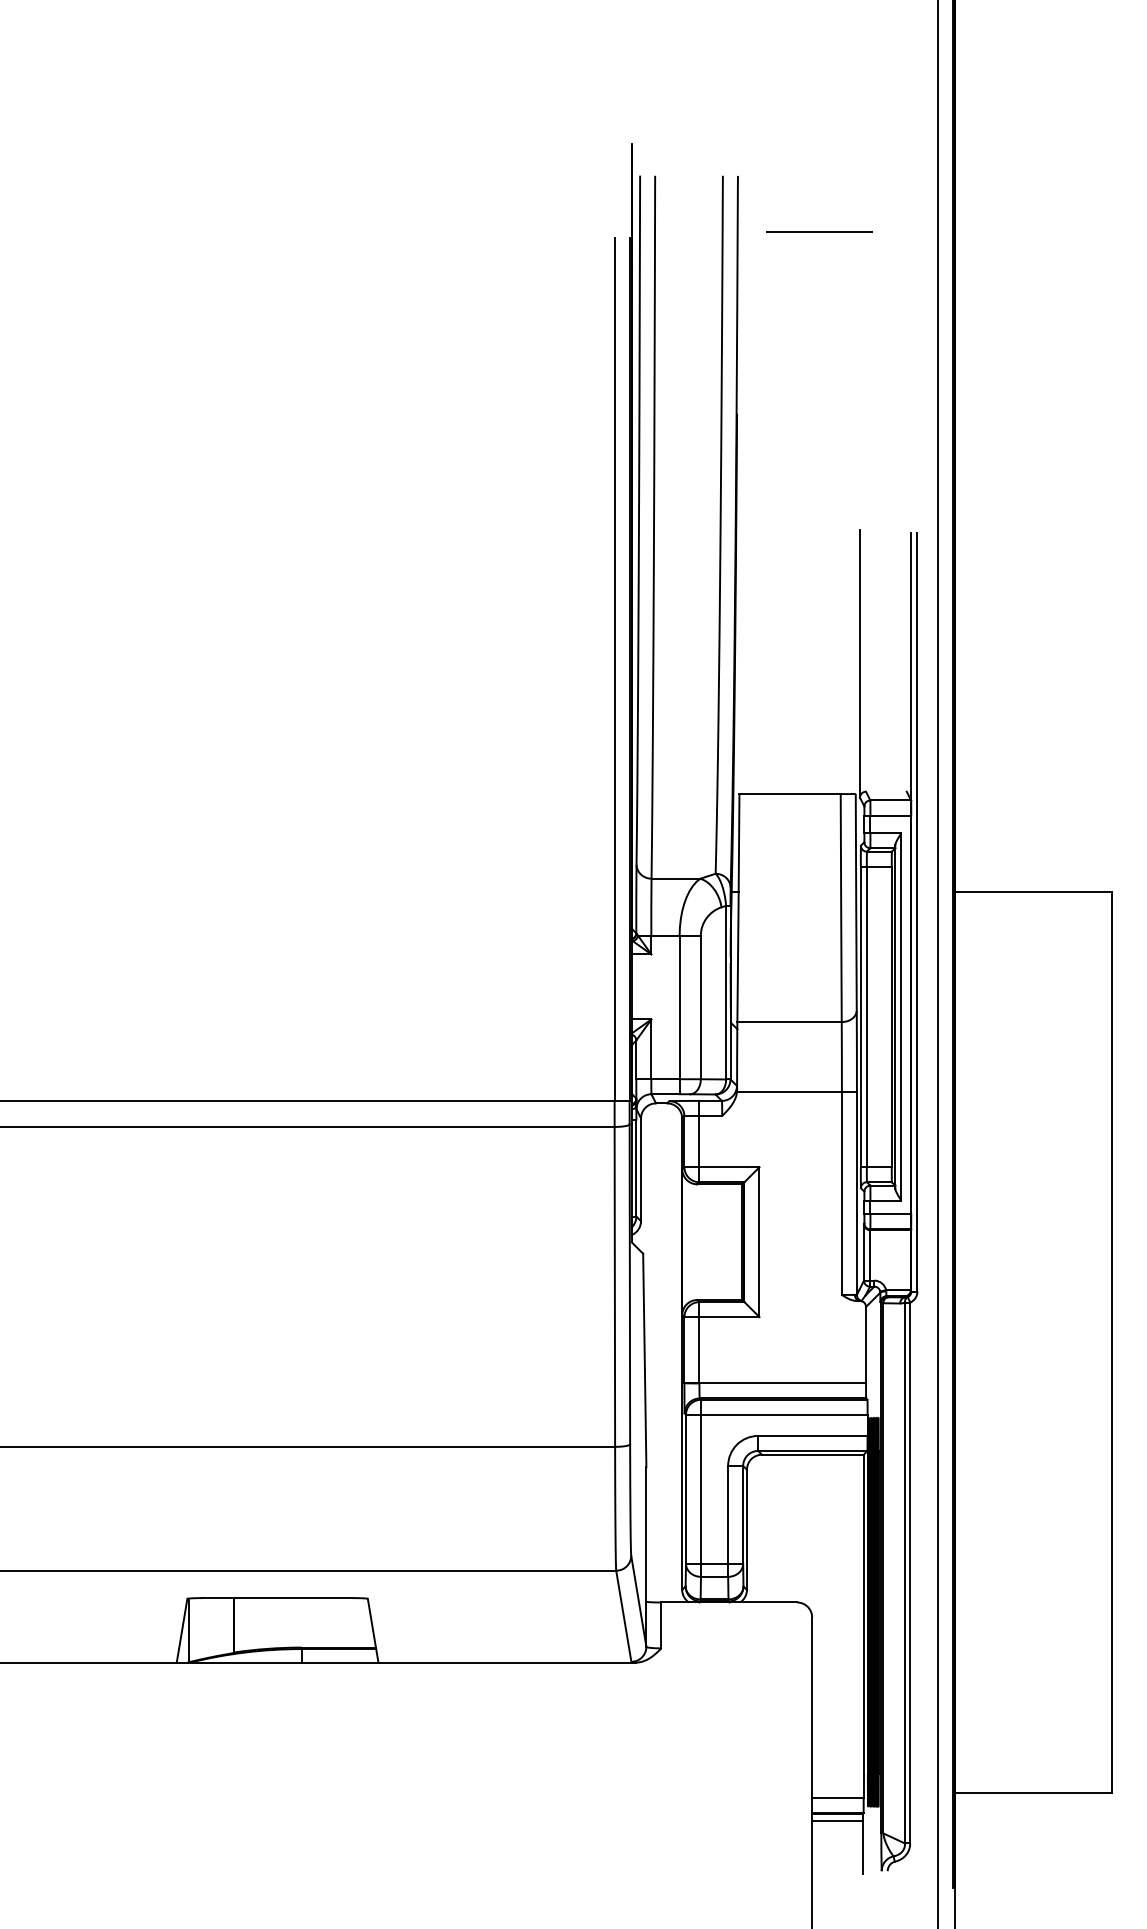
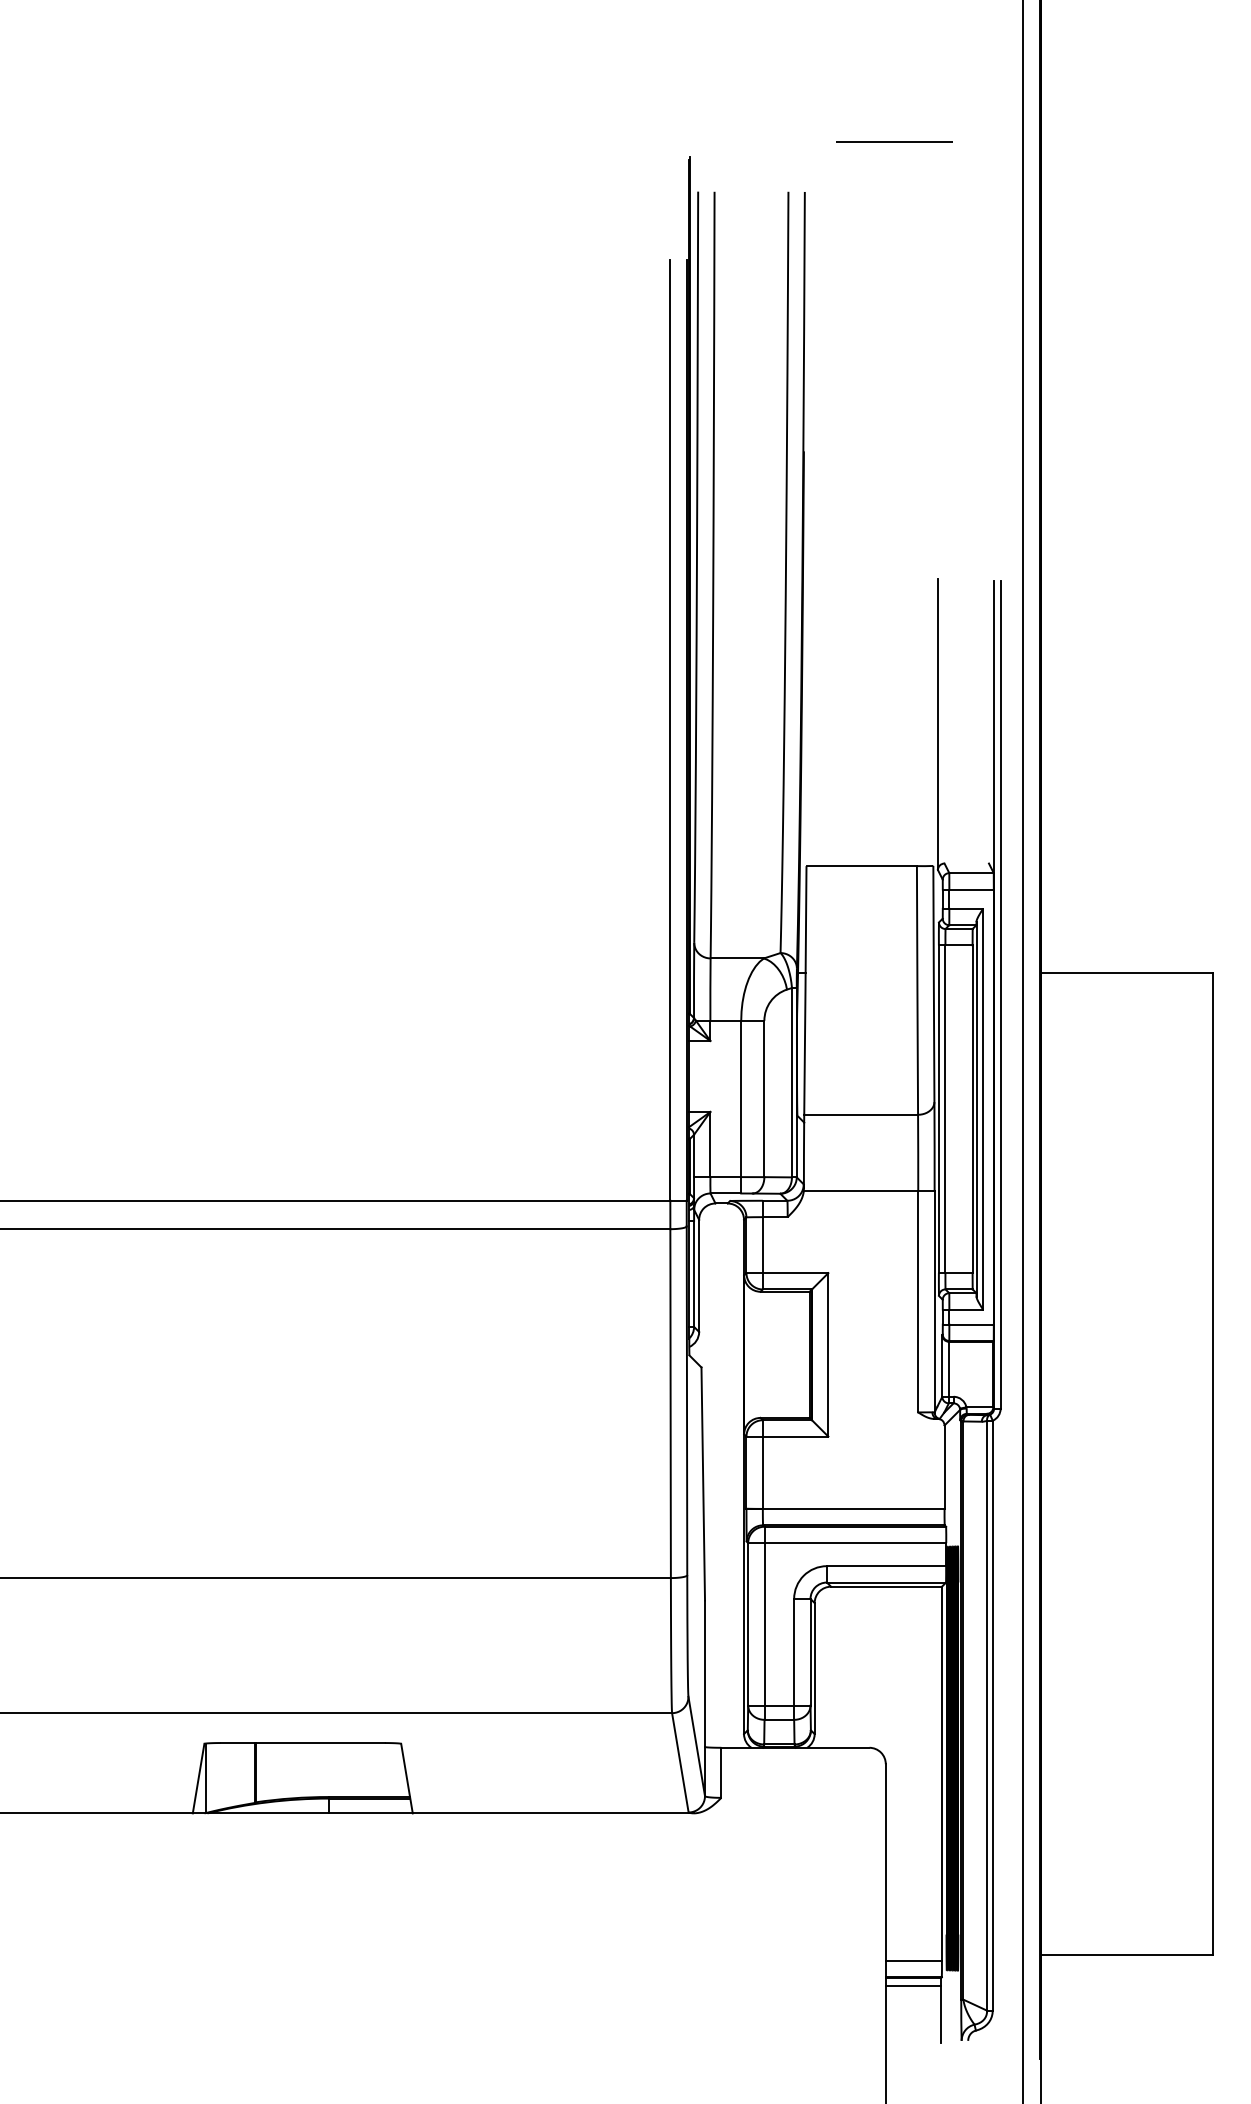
line: (820, 231) -> (894, 141), moved

